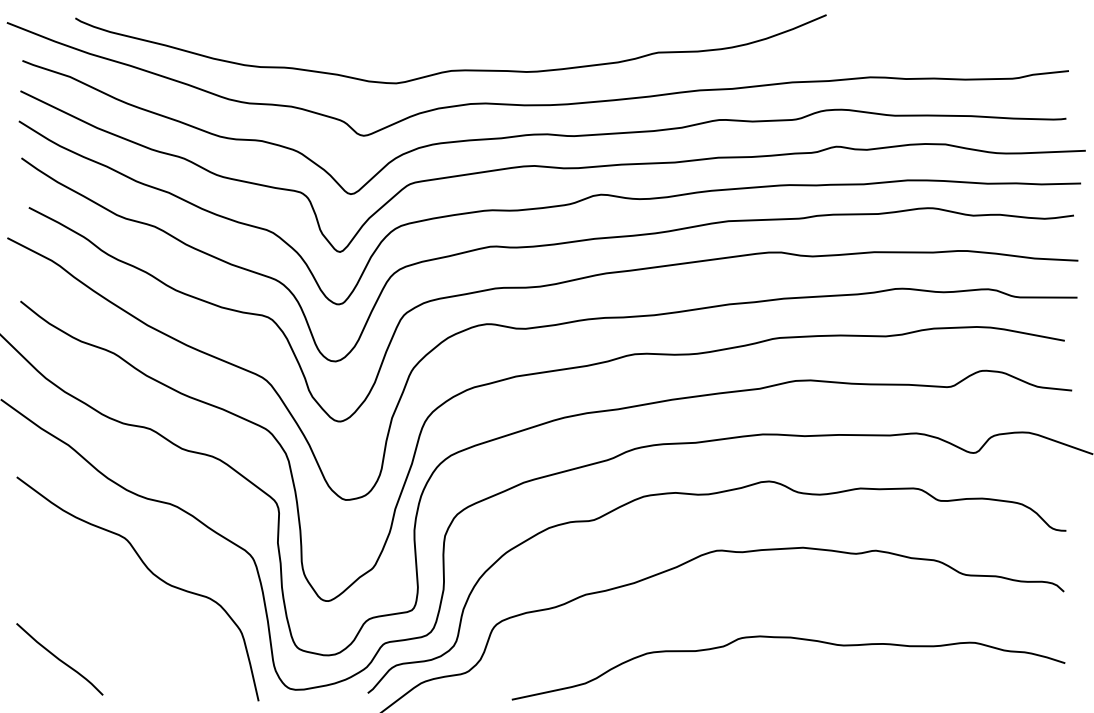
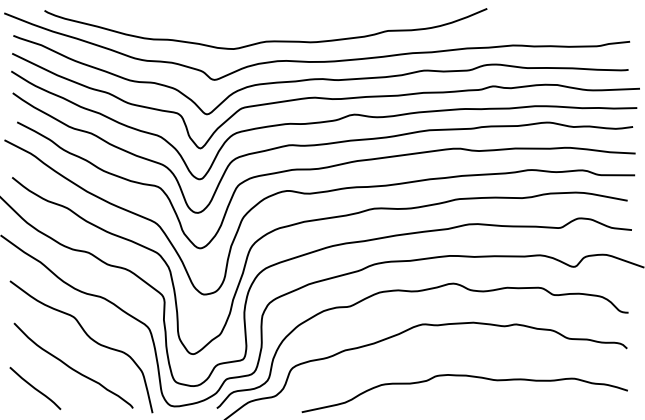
curve: (121, 623) -> (71, 367), added

